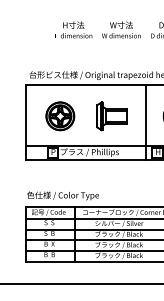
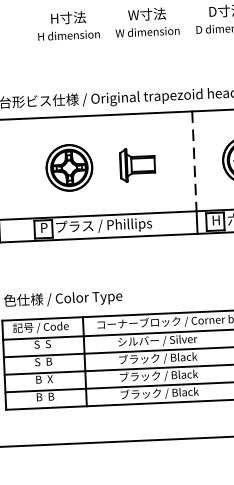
part: (60, 116) -> (69, 168), moved
part: (111, 116) -> (137, 165), size x0.7
line: (146, 116) -> (194, 162), solid -> dashed

